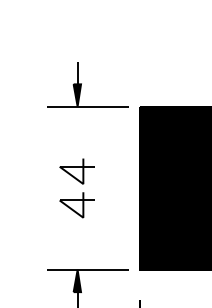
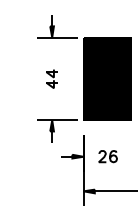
part: (76, 187) -> (51, 78), size x0.62

